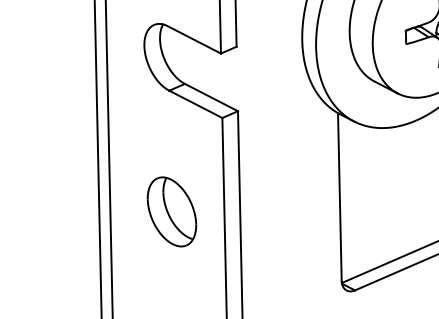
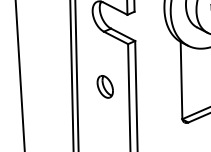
part: (172, 211) -> (105, 86), size x0.7

